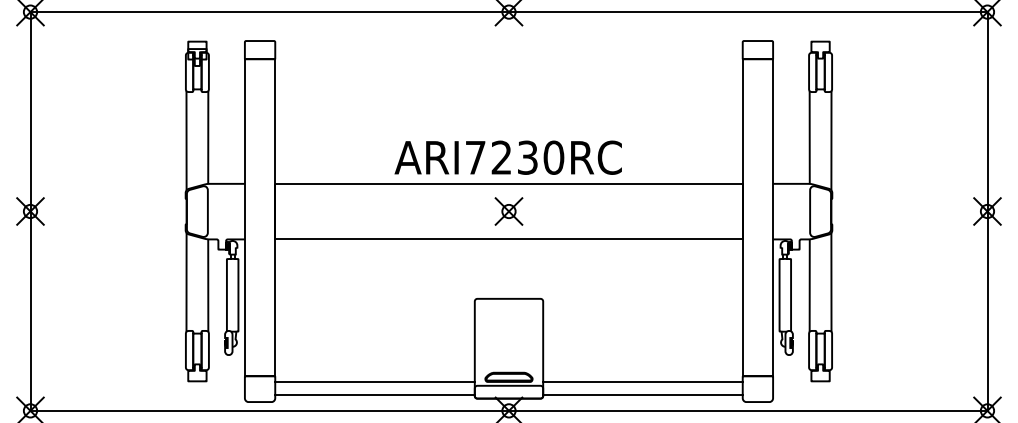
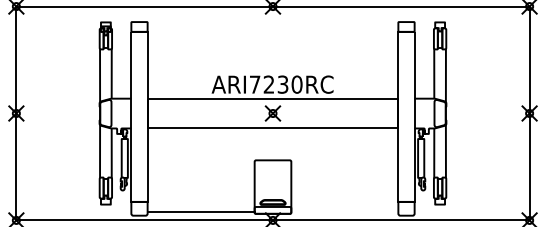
line: (373, 381) -> (200, 204), removed
line: (642, 381) -> (344, 204), removed
line: (642, 394) -> (344, 211), removed

